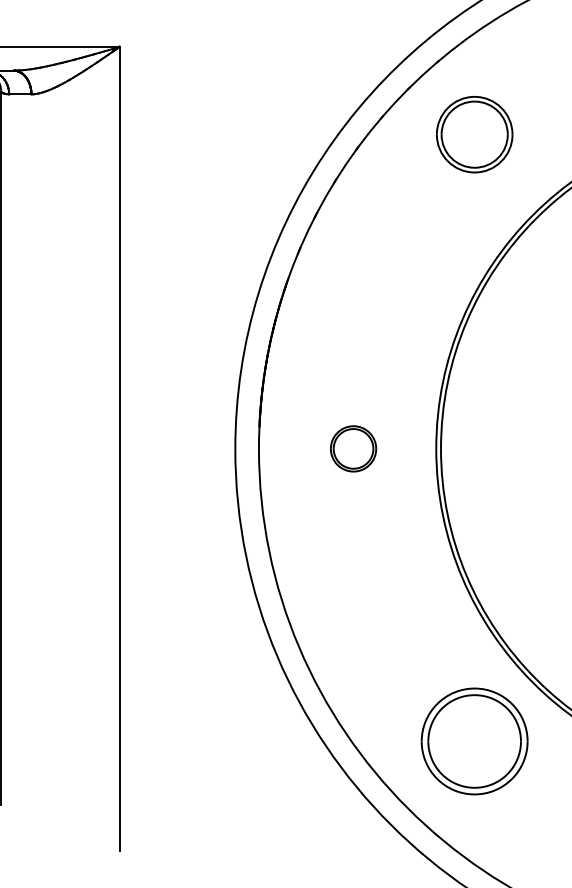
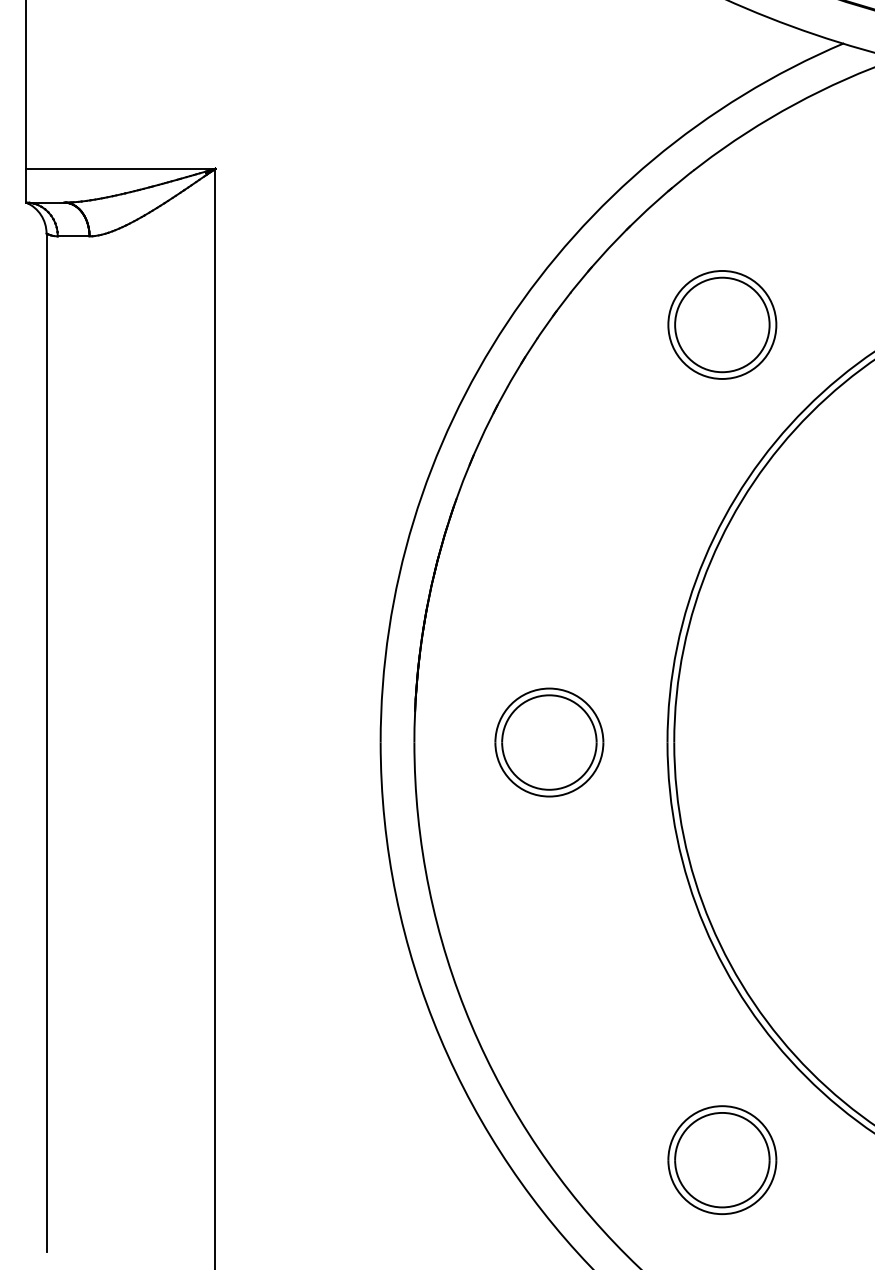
part: (474, 134) -> (722, 324), moved
part: (353, 448) -> (549, 742), size x1.67
part: (474, 740) -> (722, 1159), size x0.71

